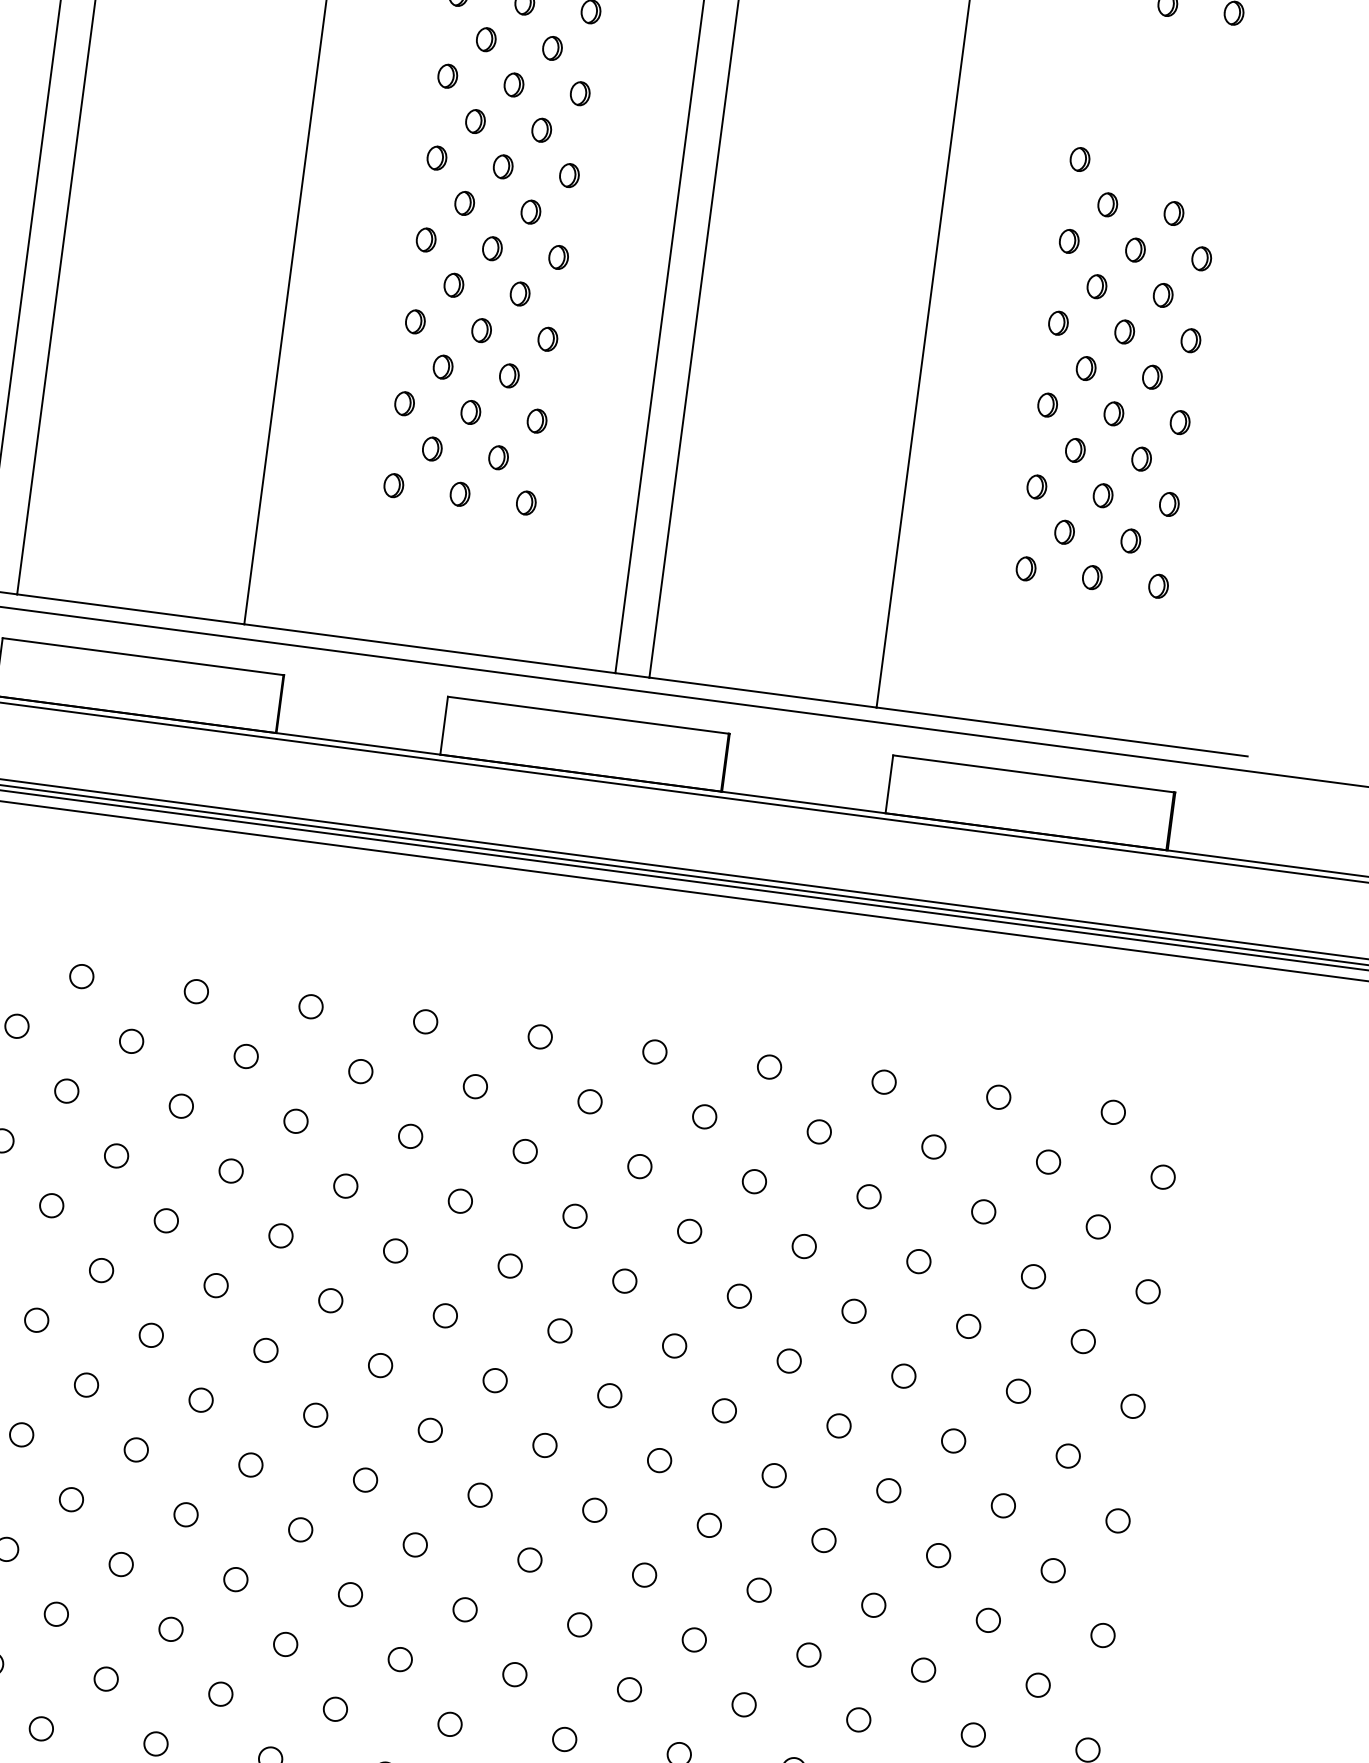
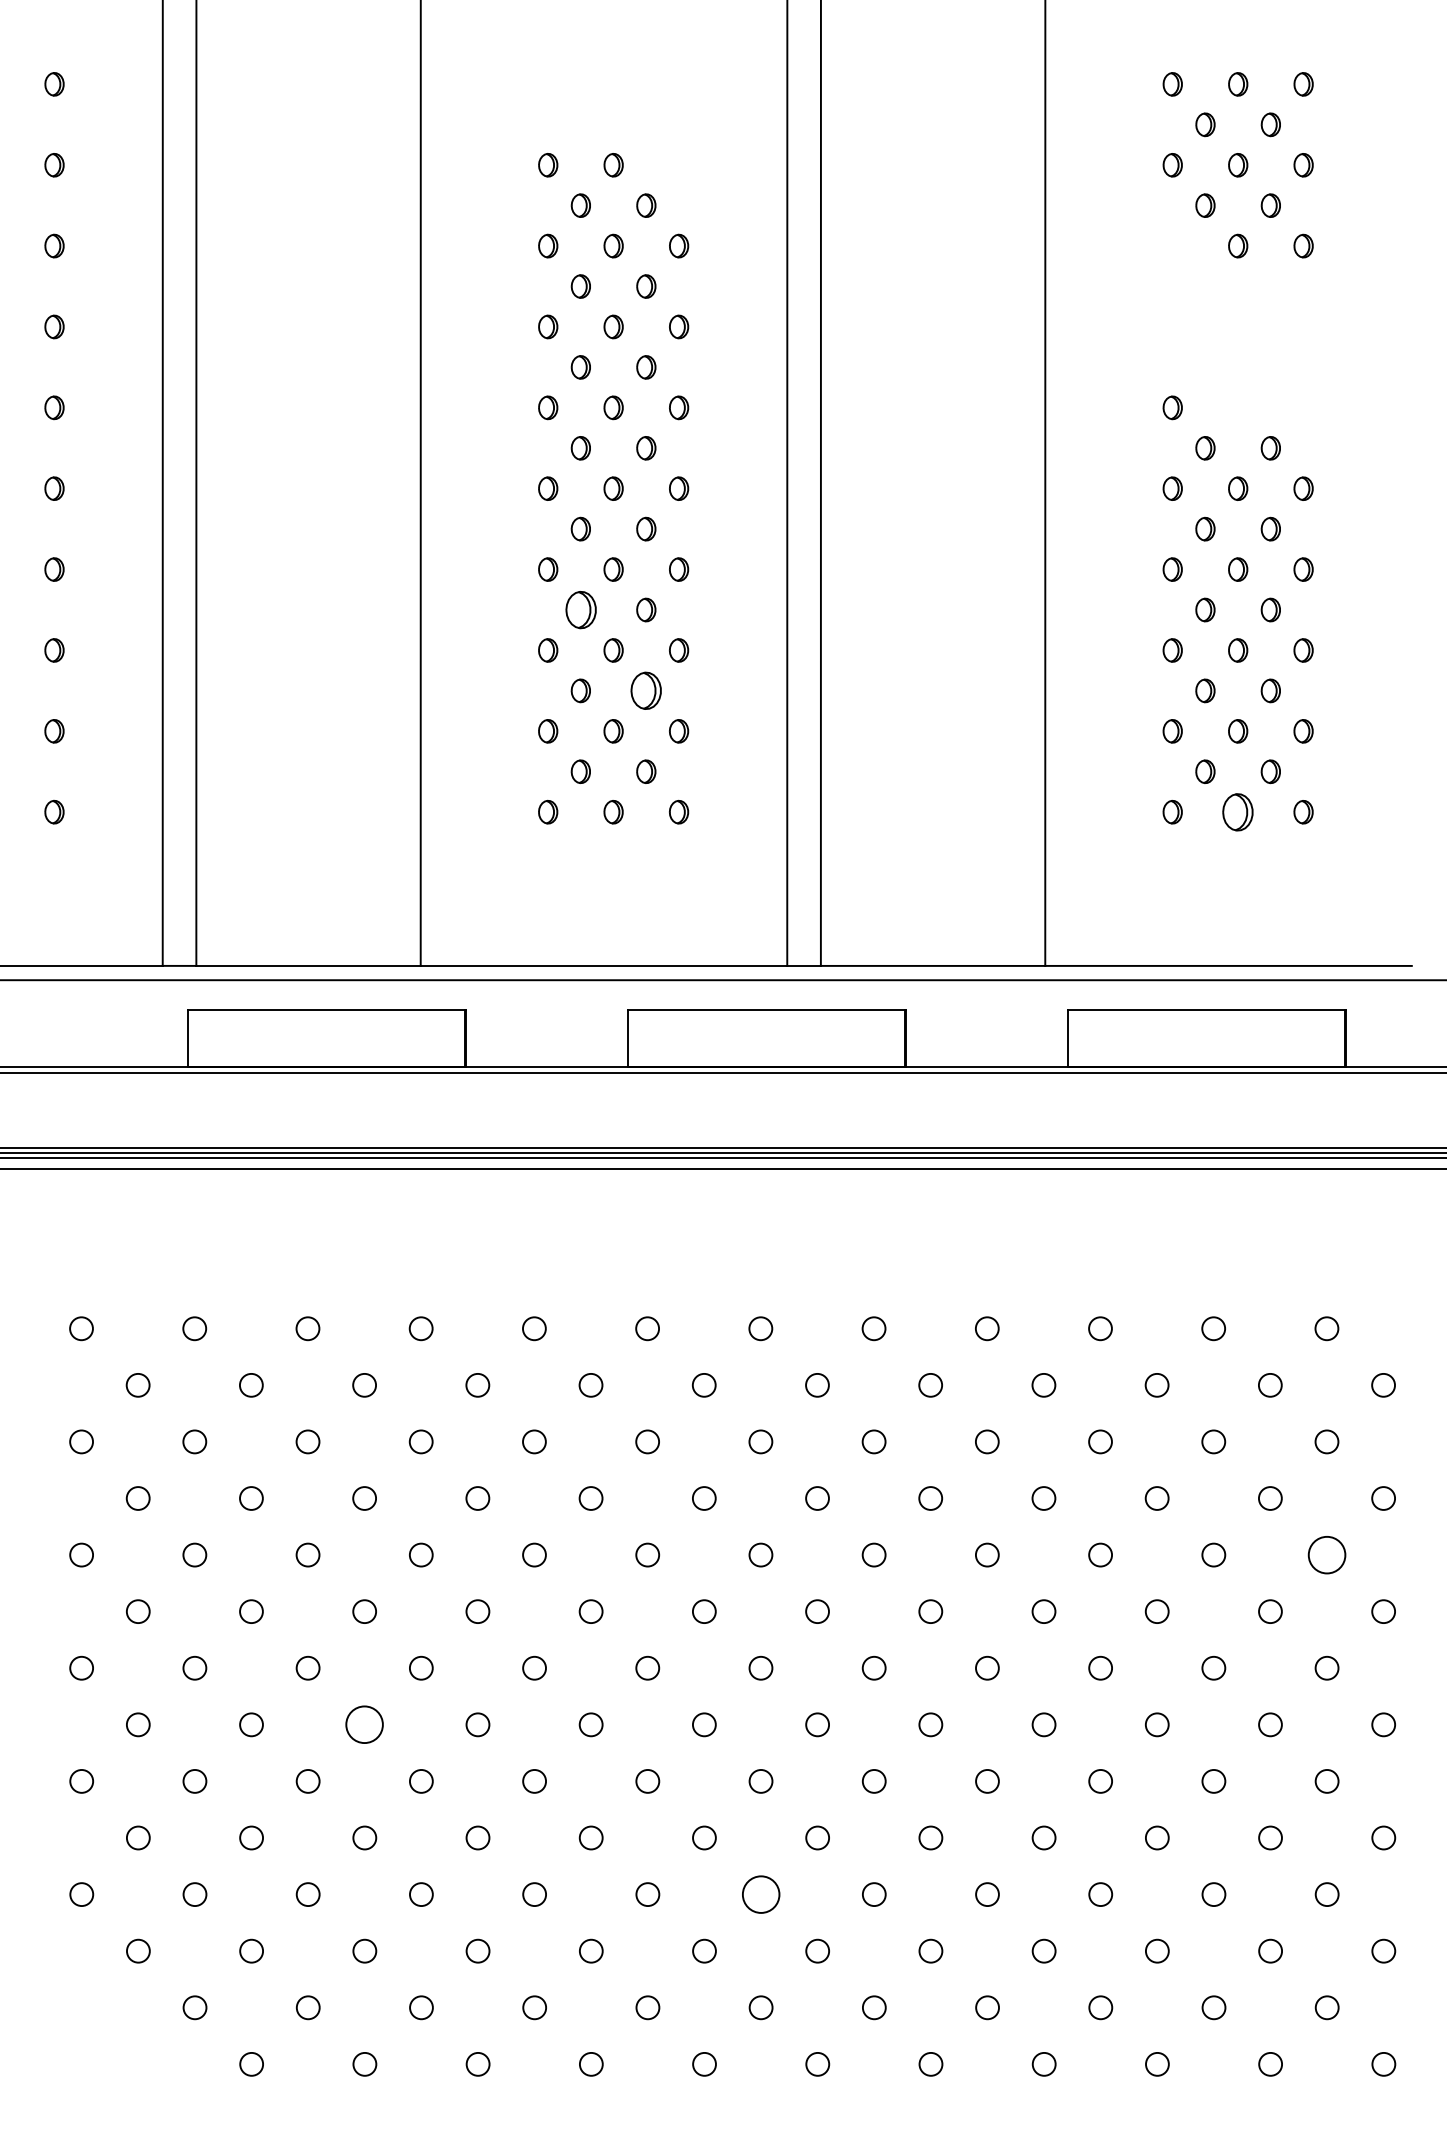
part: (453, 284) -> (580, 609), size x1.6
part: (509, 375) -> (646, 690), size x1.6
part: (1092, 576) -> (1238, 811), size x1.6
circle: (1082, 1340) -> (1326, 1554), size x1.6
circle: (86, 1384) -> (364, 1724), size x1.6
circle: (464, 1609) -> (760, 1894), size x1.6

